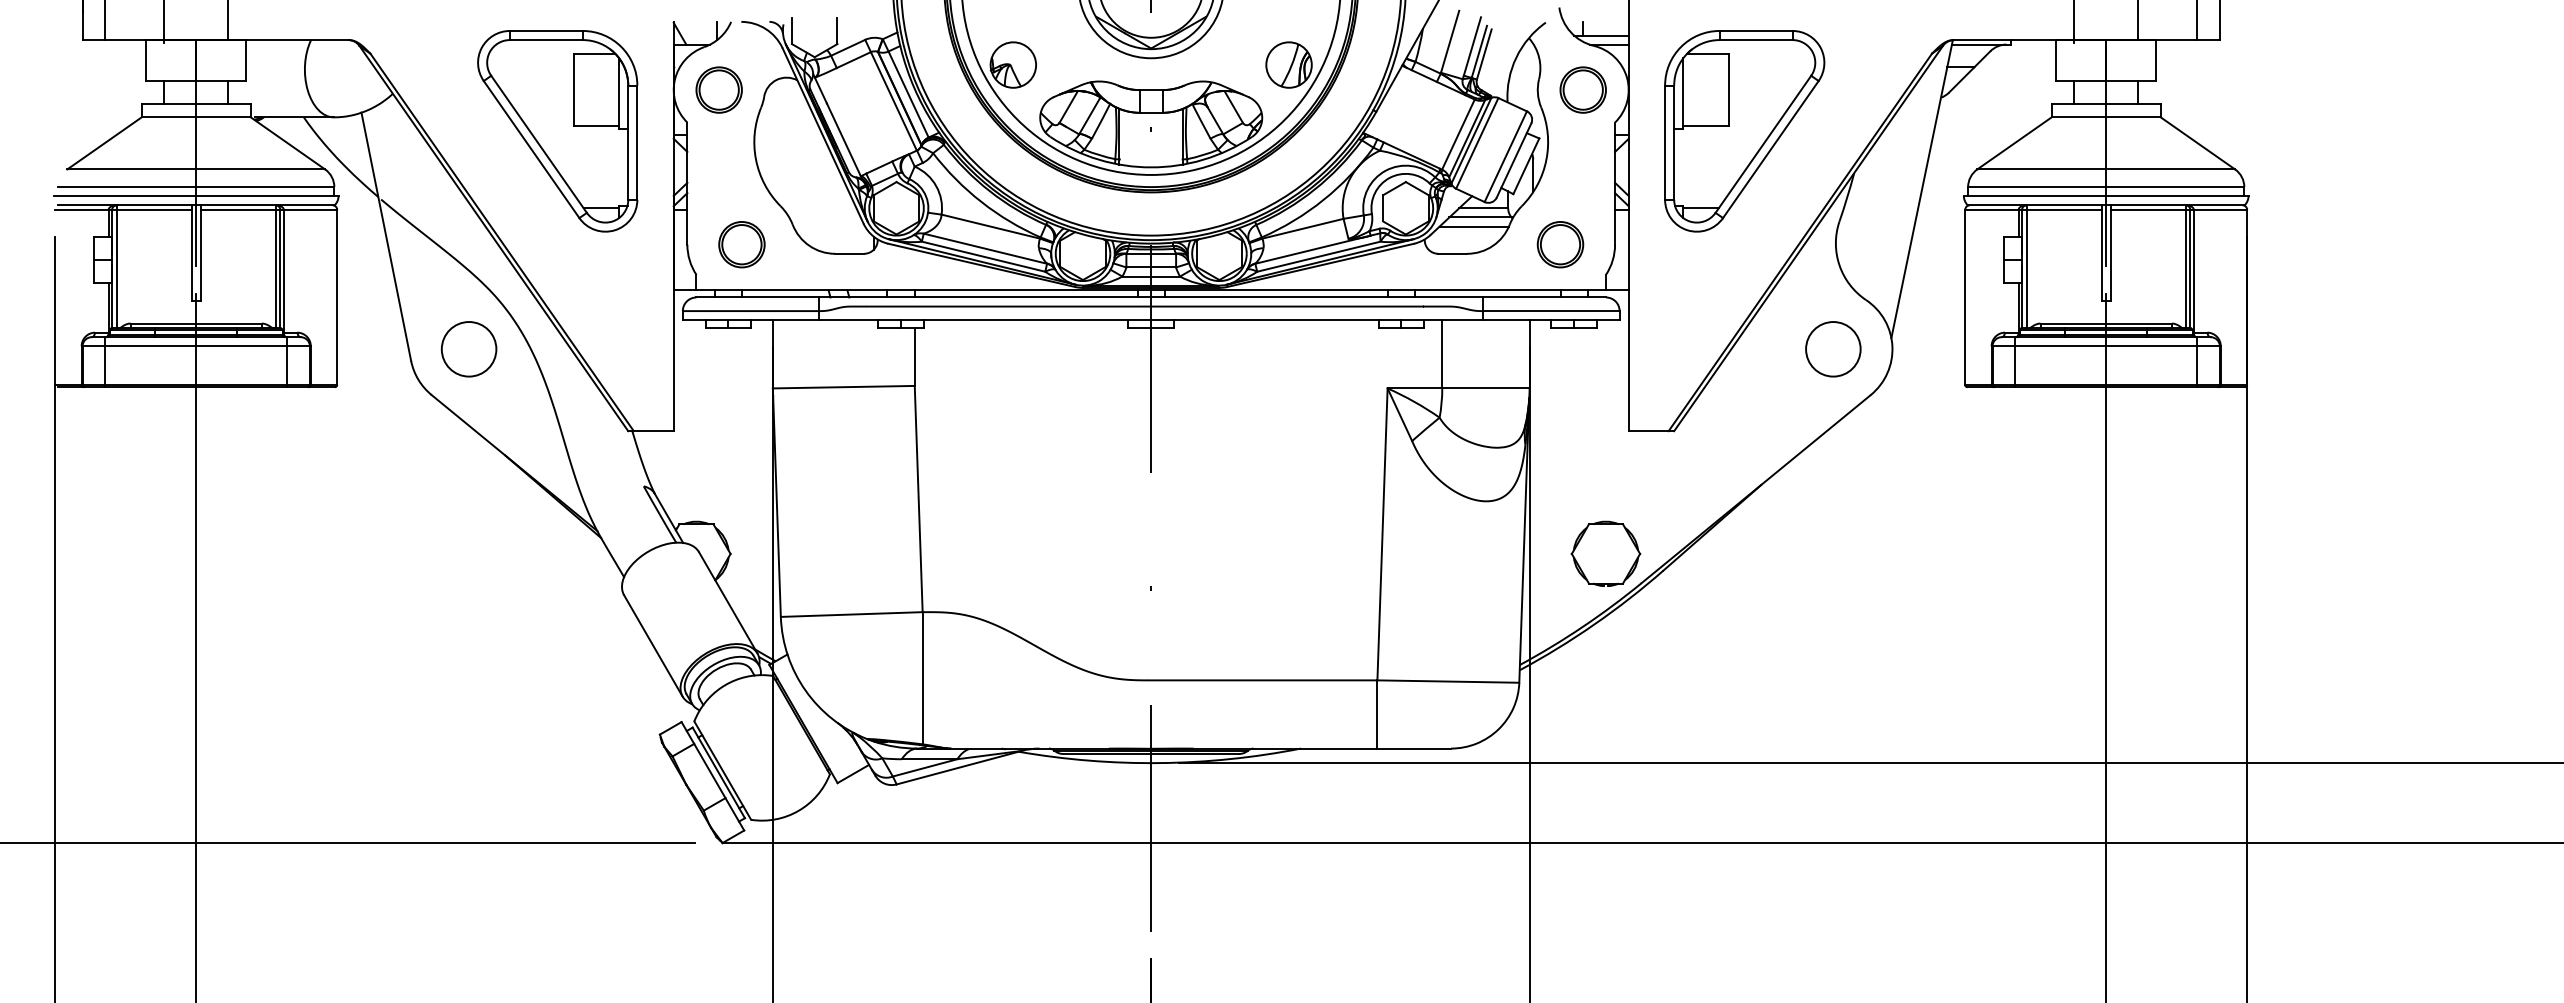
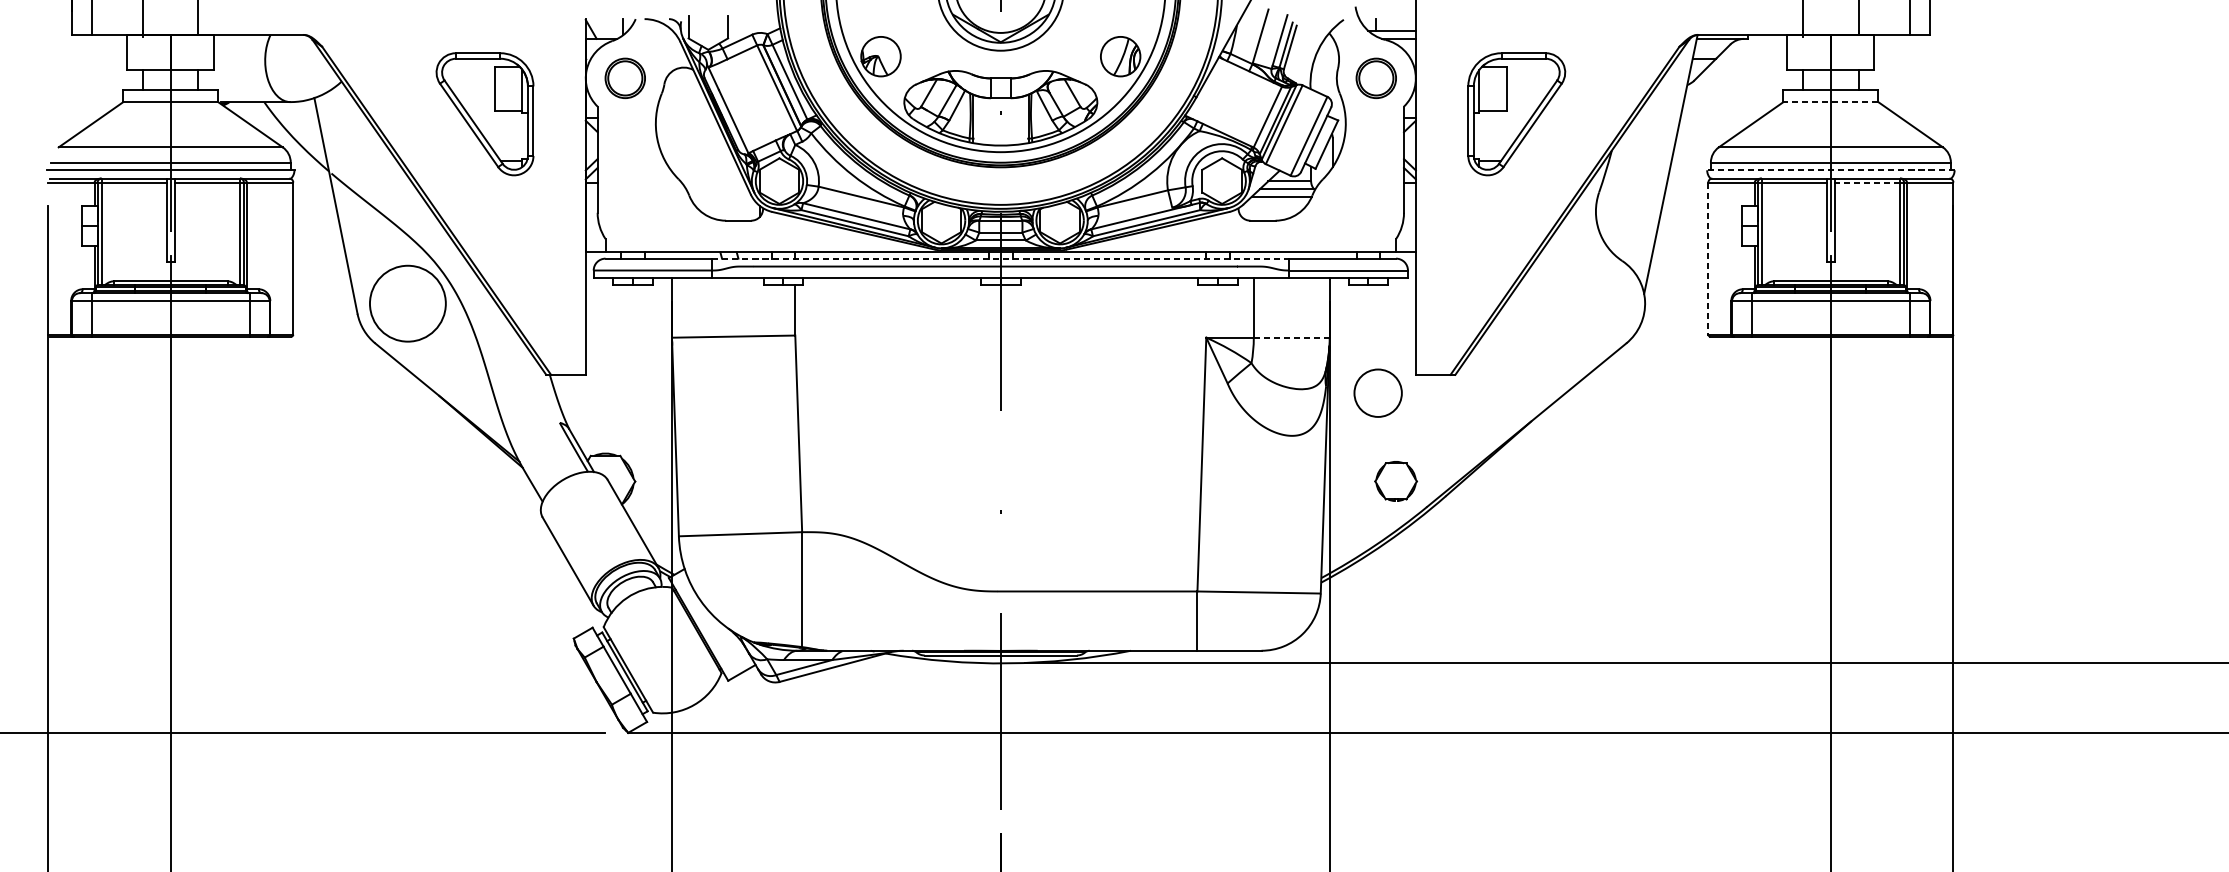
line: (2106, 117) -> (1831, 102), solid -> dashed
part: (557, 131) -> (484, 114), size x0.7
part: (1744, 131) -> (1516, 114), size x0.7
line: (2105, 195) -> (1830, 170), solid -> dashed
line: (2148, 209) -> (1867, 182), solid -> dashed
part: (741, 244) -> (644, 212), removed
part: (1560, 244) -> (1356, 212), removed
line: (1151, 297) -> (1001, 258), solid -> dashed
line: (1965, 297) -> (1708, 258), solid -> dashed
circle: (468, 349) -> (407, 303), size x1.6
circle: (1833, 349) -> (1378, 393), moved
line: (1485, 388) -> (1291, 337), solid -> dashed
part: (1605, 553) -> (1395, 481), size x0.7

